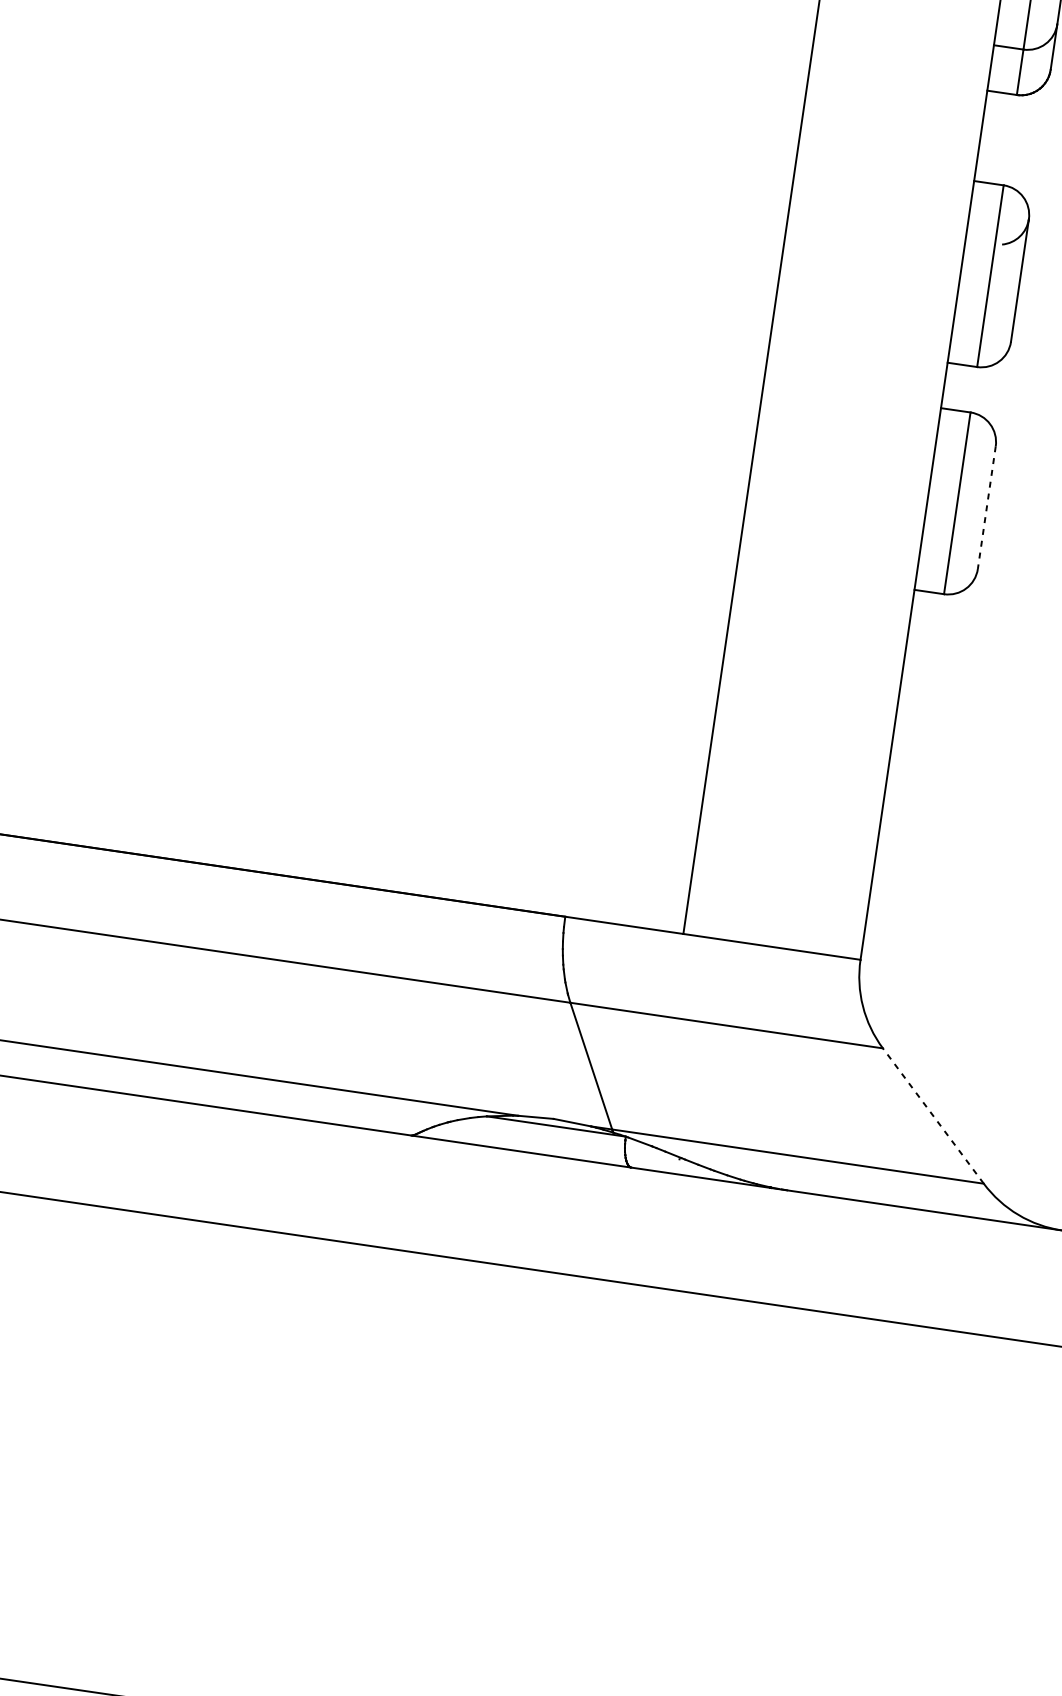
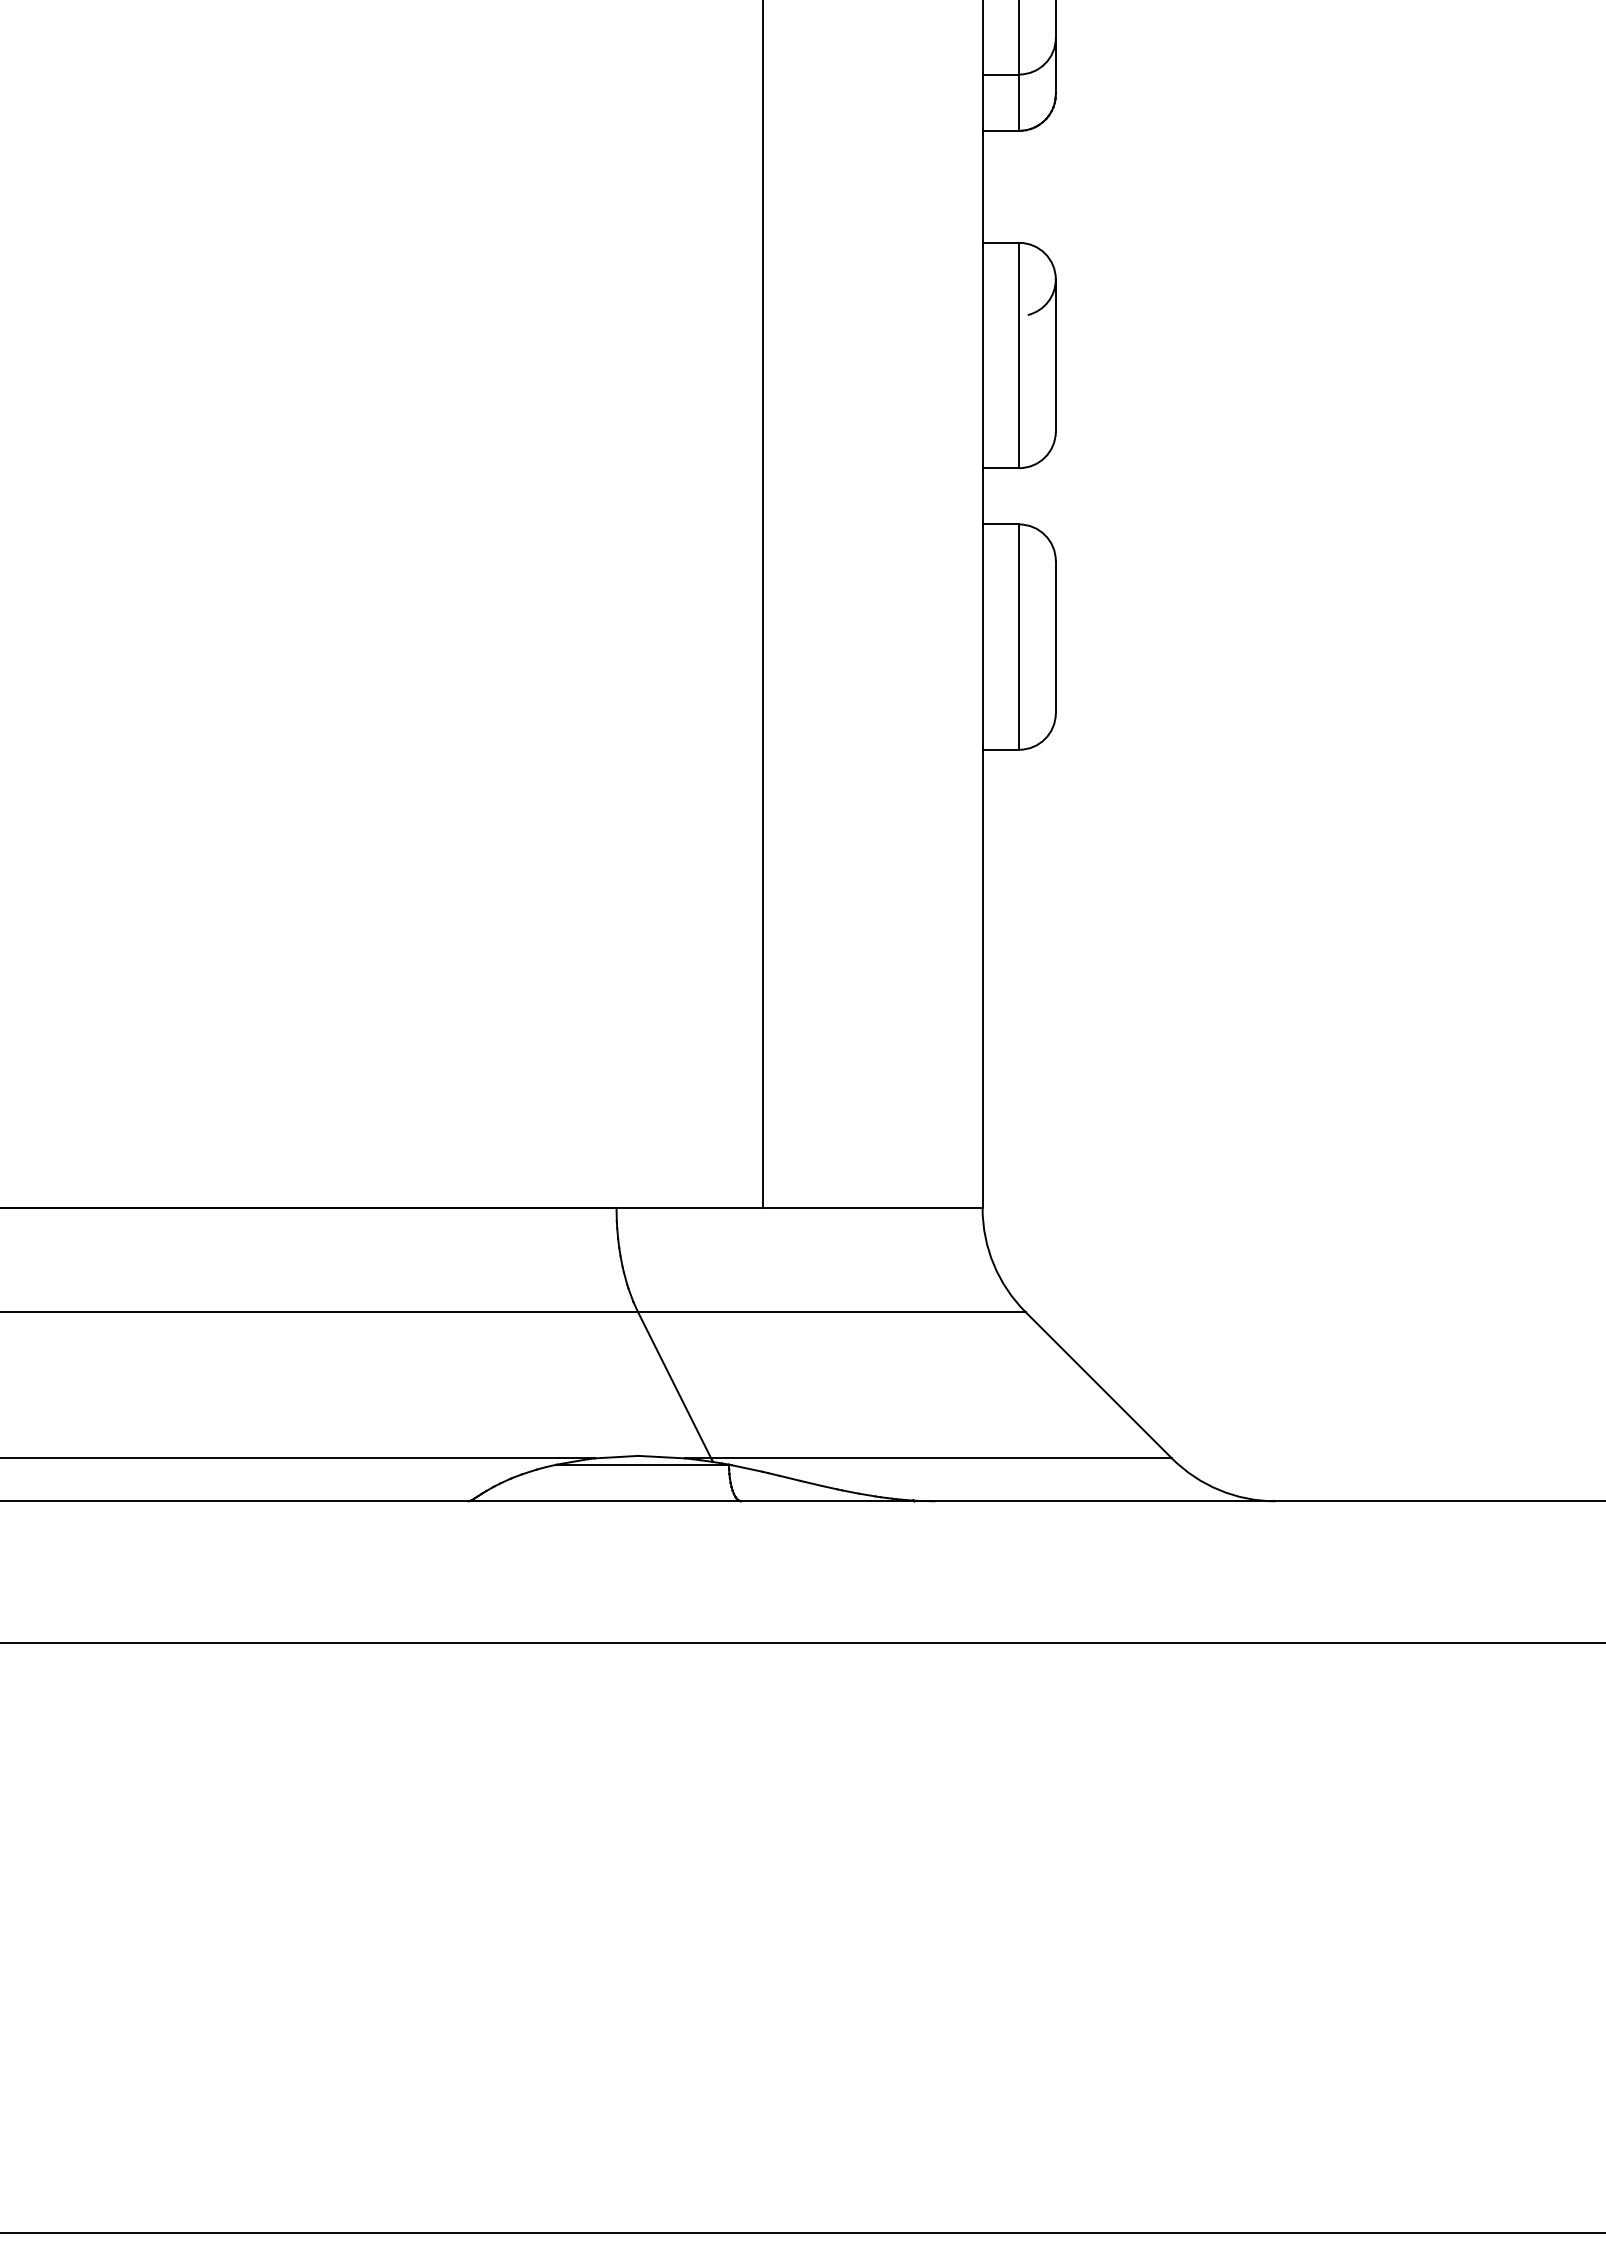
line: (986, 507) -> (1055, 637), dashed -> solid
line: (933, 1116) -> (1098, 1385), dashed -> solid

